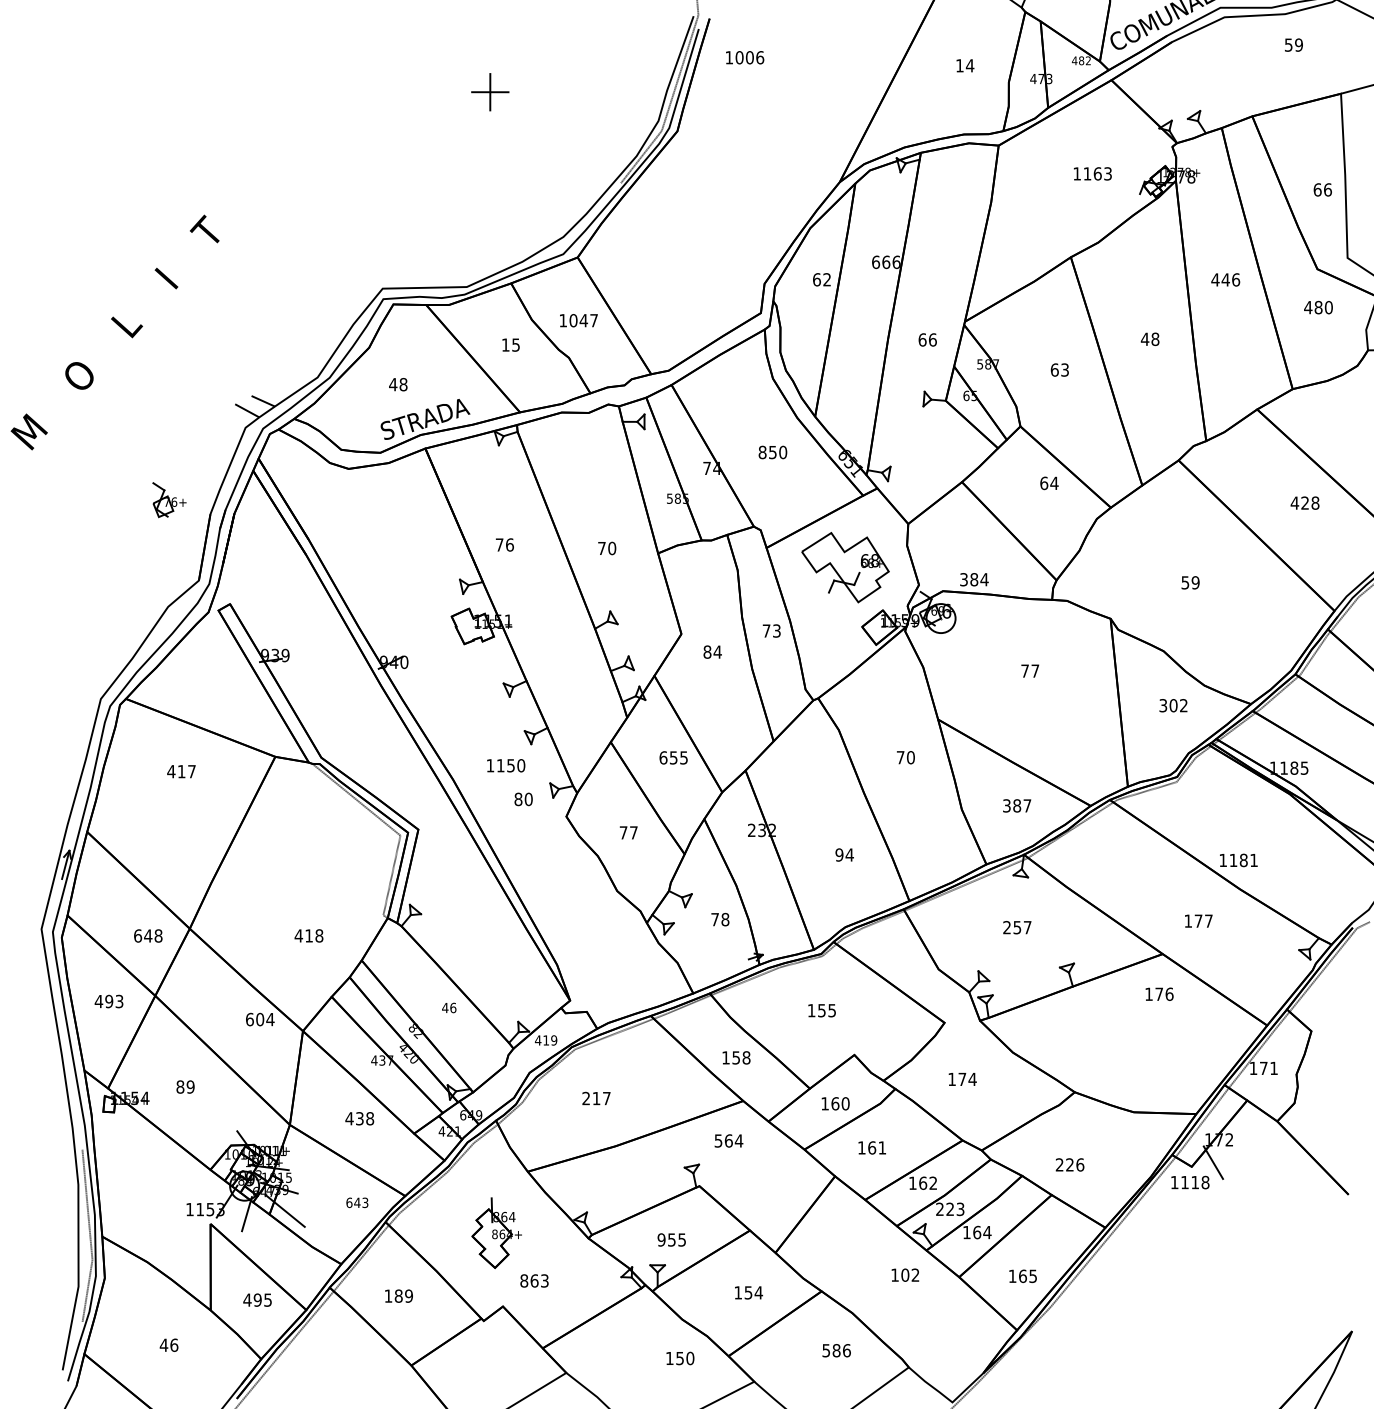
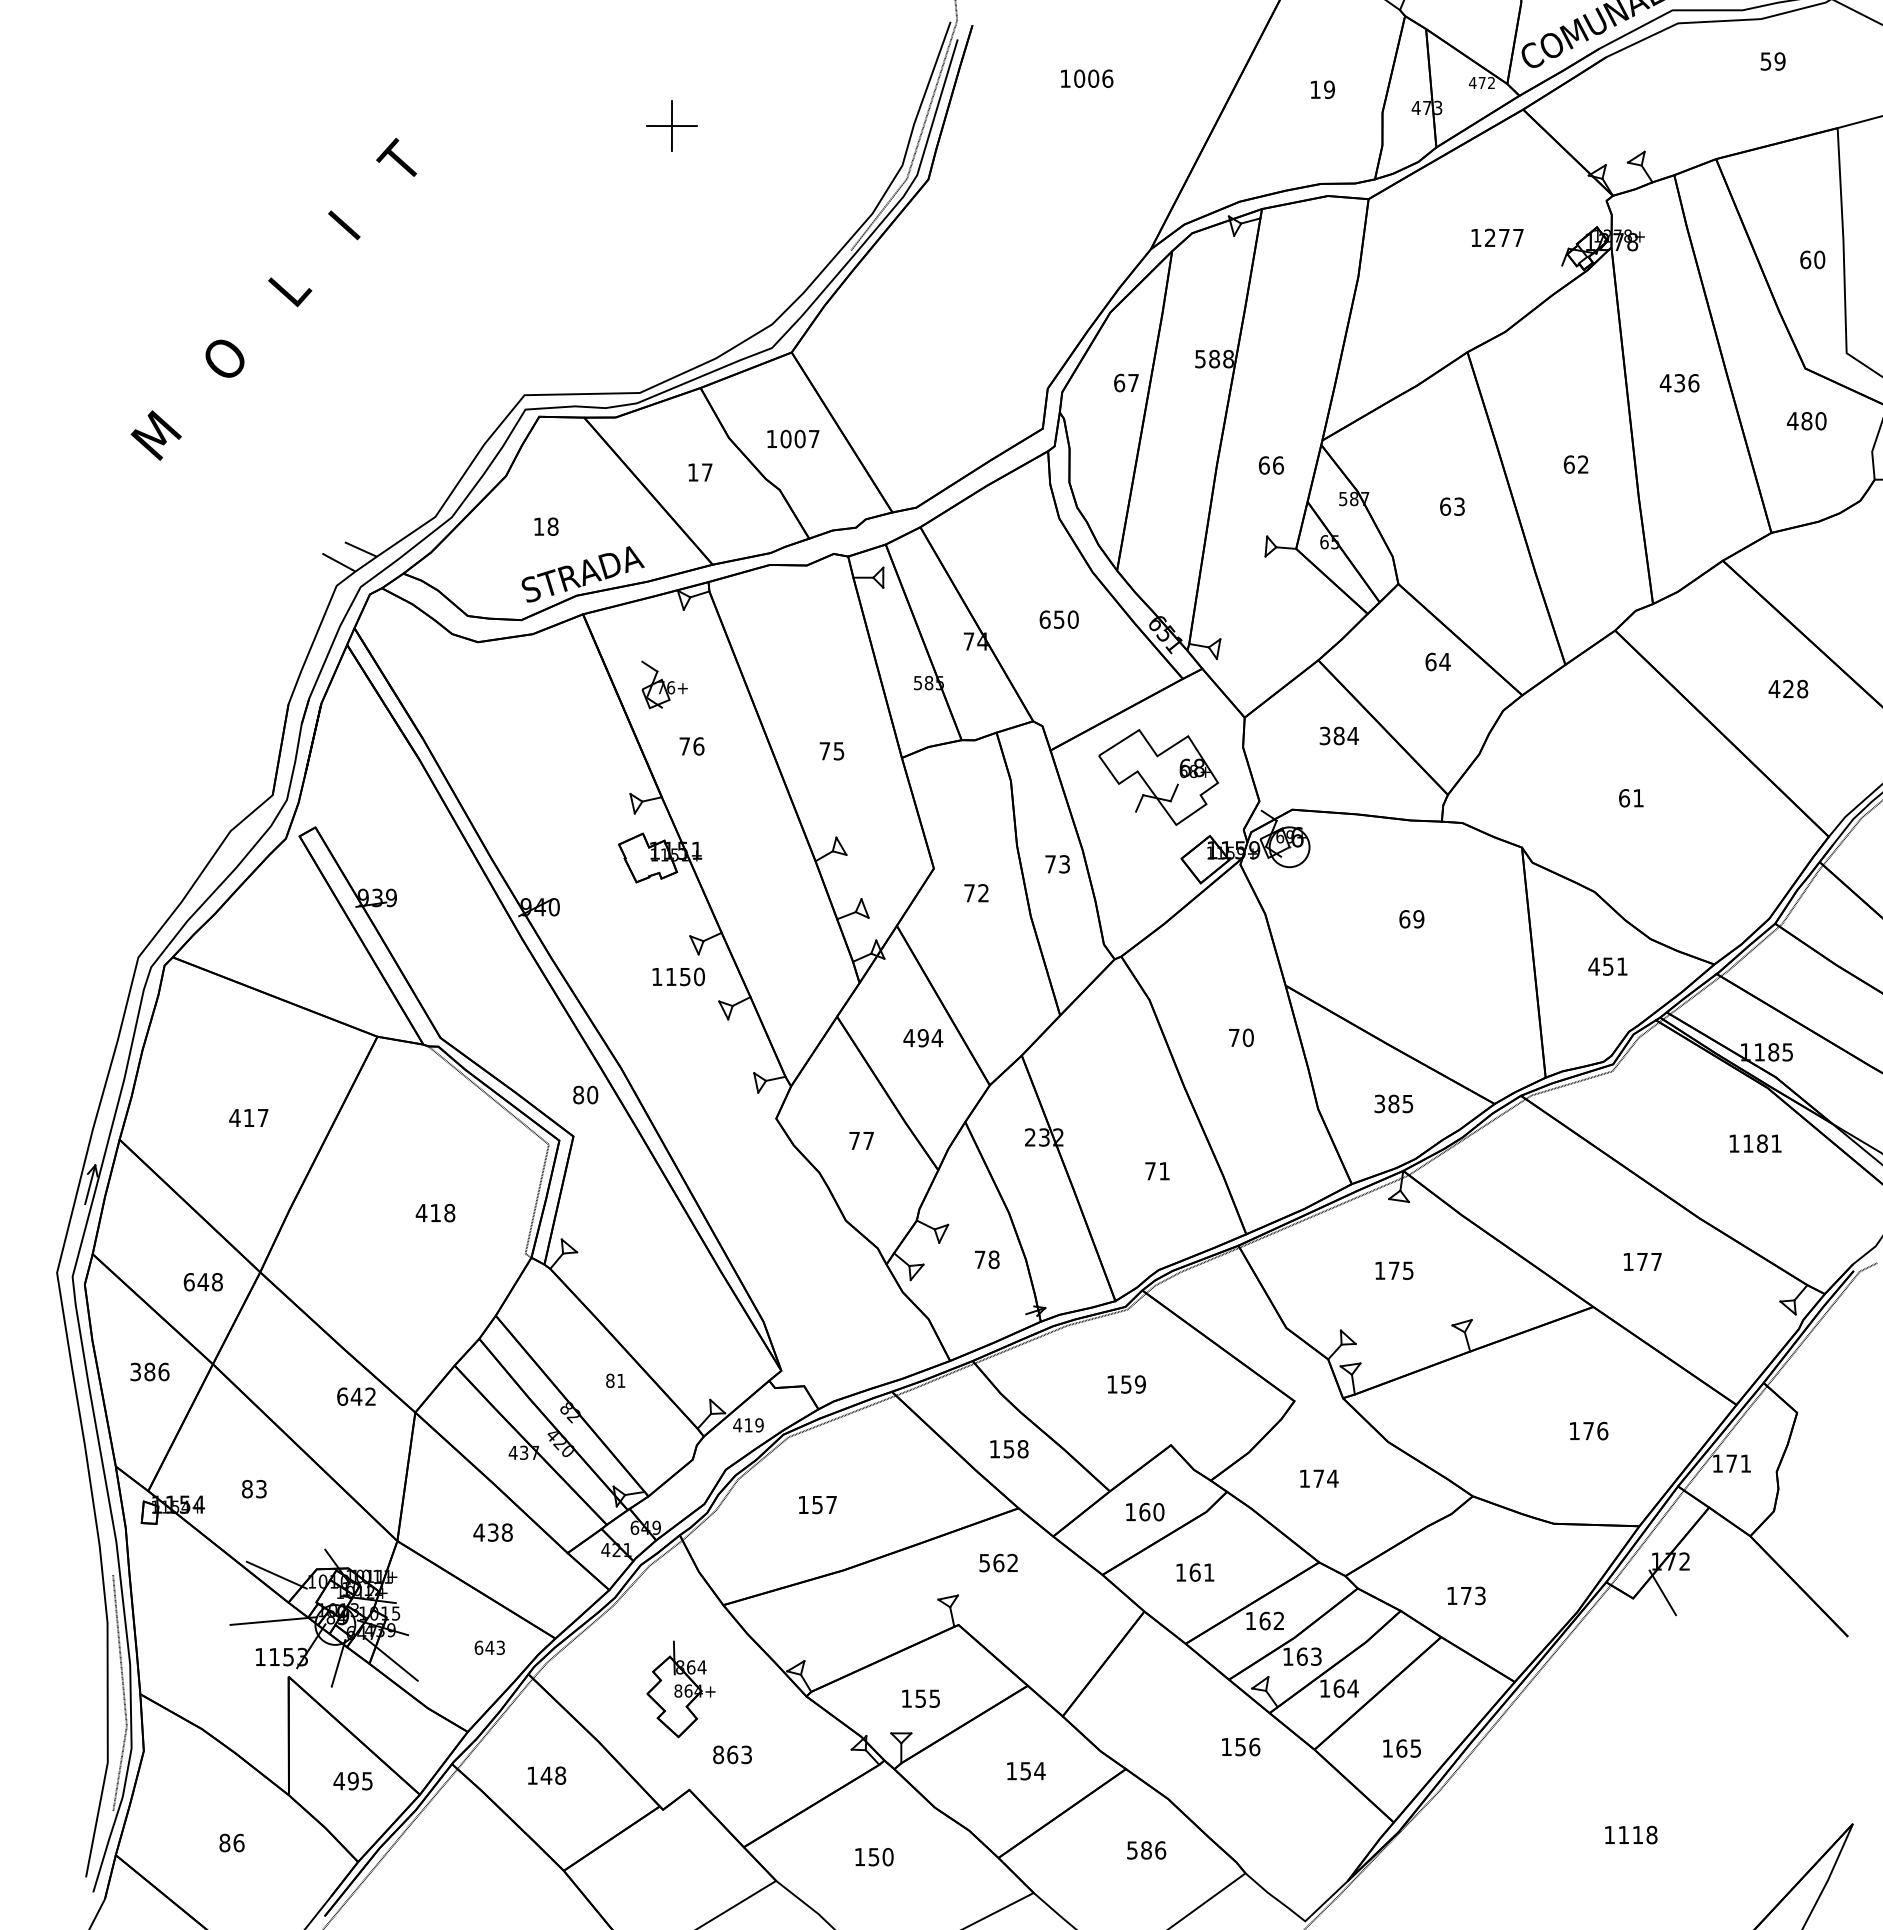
text: (745, 57) -> (1087, 78), moved
text: (1081, 60) -> (1481, 82), 482 -> 472
text: (970, 65) -> (1329, 89), 14 -> 19
text: (1097, 173) -> (1504, 237), 1163 -> 1277
text: (1327, 189) -> (1819, 259), 66 -> 60
text: (886, 261) -> (1214, 358), 666 -> 588
text: (827, 279) -> (1133, 382), 62 -> 67
text: (1225, 280) -> (1679, 383), 446 -> 436
text: (583, 320) -> (799, 438), 1047 -> 1007
text: (114, 331) -> (273, 298), moved
text: (1149, 339) -> (1575, 464), 48 -> 62
text: (516, 345) -> (707, 472), 15 -> 17
text: (392, 384) -> (538, 526), 48 -> 18
text: (762, 452) -> (1044, 619), 850 -> 650
part: (169, 499) -> (664, 684), moved
text: (611, 548) -> (838, 751), 70 -> 75
text: (973, 579) -> (1338, 735), moved
text: (1190, 582) -> (1631, 798), 59 -> 61
text: (712, 652) -> (976, 893), 84 -> 72
text: (1030, 671) -> (1411, 919), 77 -> 69
text: (1173, 705) -> (1607, 966), 302 -> 451
text: (673, 758) -> (923, 1038), 655 -> 494
text: (506, 765) -> (678, 976), moved
text: (181, 771) -> (248, 1117), moved
text: (523, 799) -> (585, 1094), moved
text: (1027, 806) -> (1407, 1104), 387 -> 385
text: (844, 855) -> (1157, 1171), 94 -> 71
text: (1238, 860) -> (1755, 1143), moved
text: (1016, 927) -> (1393, 1270), 257 -> 175
text: (308, 935) -> (435, 1212), moved
text: (1159, 993) -> (1589, 1430), moved
text: (108, 1001) -> (149, 1371), 493 -> 386
text: (449, 1007) -> (615, 1380), 46 -> 81
text: (831, 1010) -> (1139, 1384), 155 -> 159
text: (265, 1019) -> (363, 1396), 604 -> 642
text: (190, 1087) -> (260, 1489), 89 -> 83
text: (591, 1098) -> (810, 1504), 217 -> 157
text: (738, 1140) -> (1012, 1562), 564 -> 562
line: (201, 1149) -> (276, 1574), added
text: (1069, 1164) -> (1465, 1595), 226 -> 173
line: (199, 1182) -> (273, 1620), added
text: (1190, 1182) -> (1631, 1834), moved
text: (944, 1209) -> (1294, 1656), 223 -> 163
text: (661, 1239) -> (906, 1698), 955 -> 155
text: (910, 1274) -> (1247, 1746), 102 -> 156
text: (403, 1296) -> (553, 1775), 189 -> 148
text: (163, 1344) -> (224, 1842), 46 -> 86
text: (680, 1358) -> (874, 1857), moved

